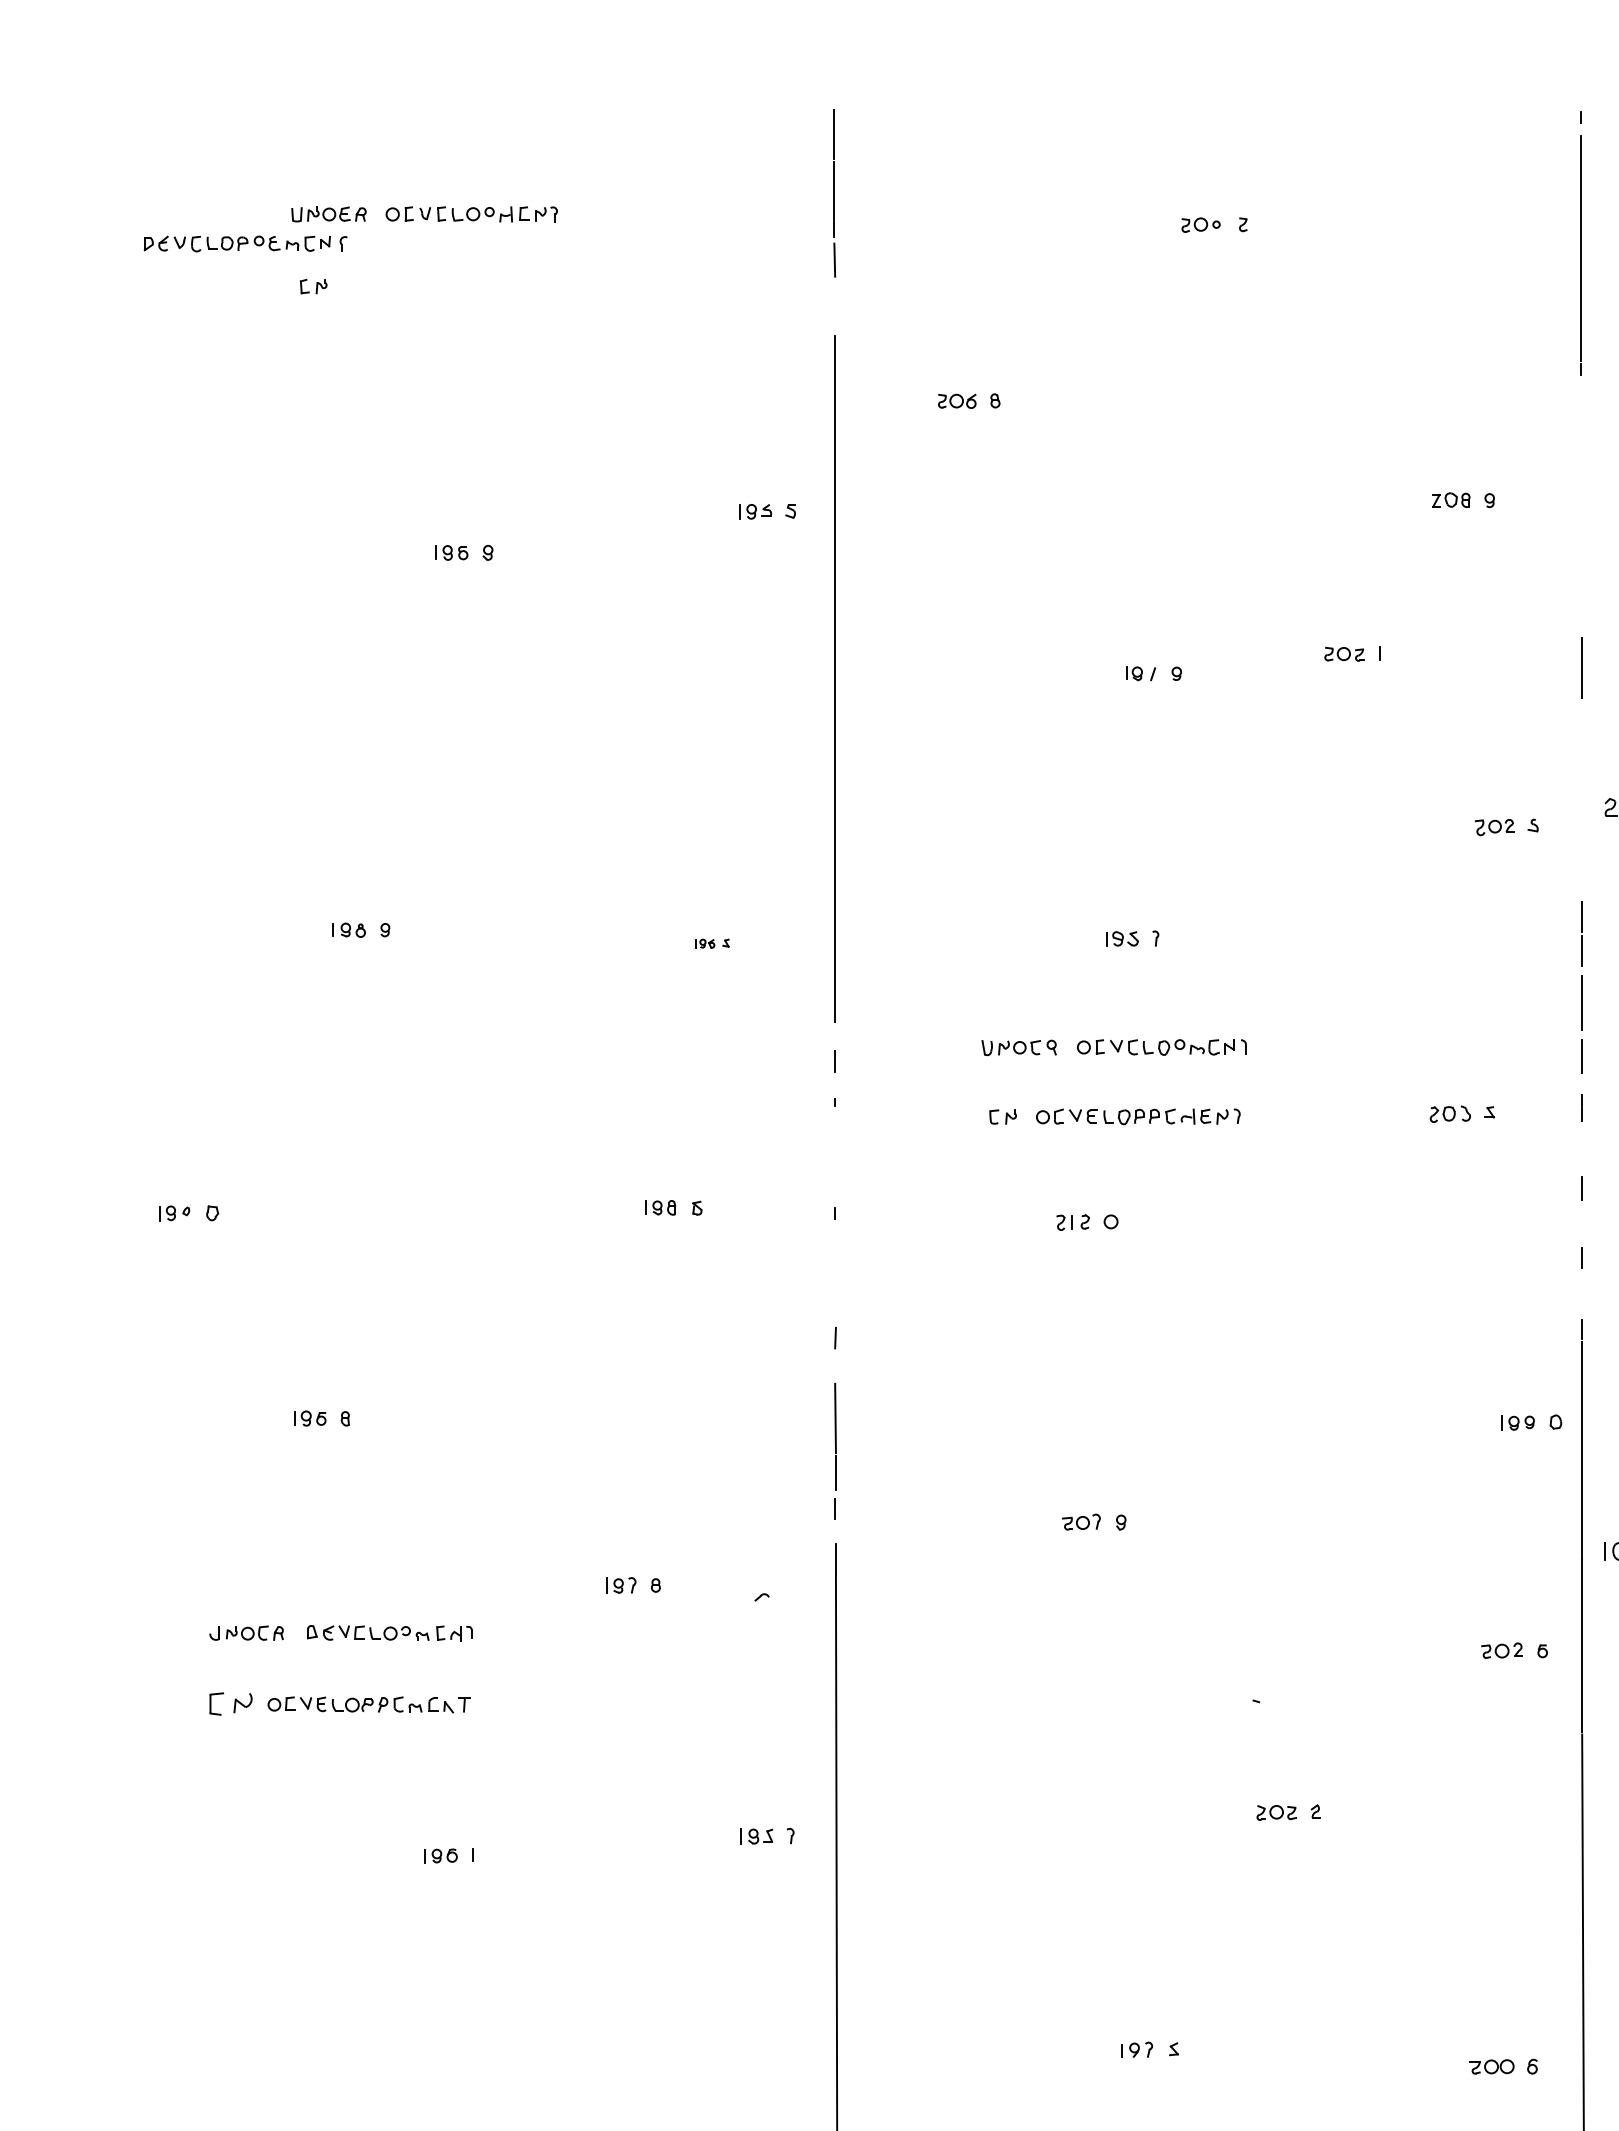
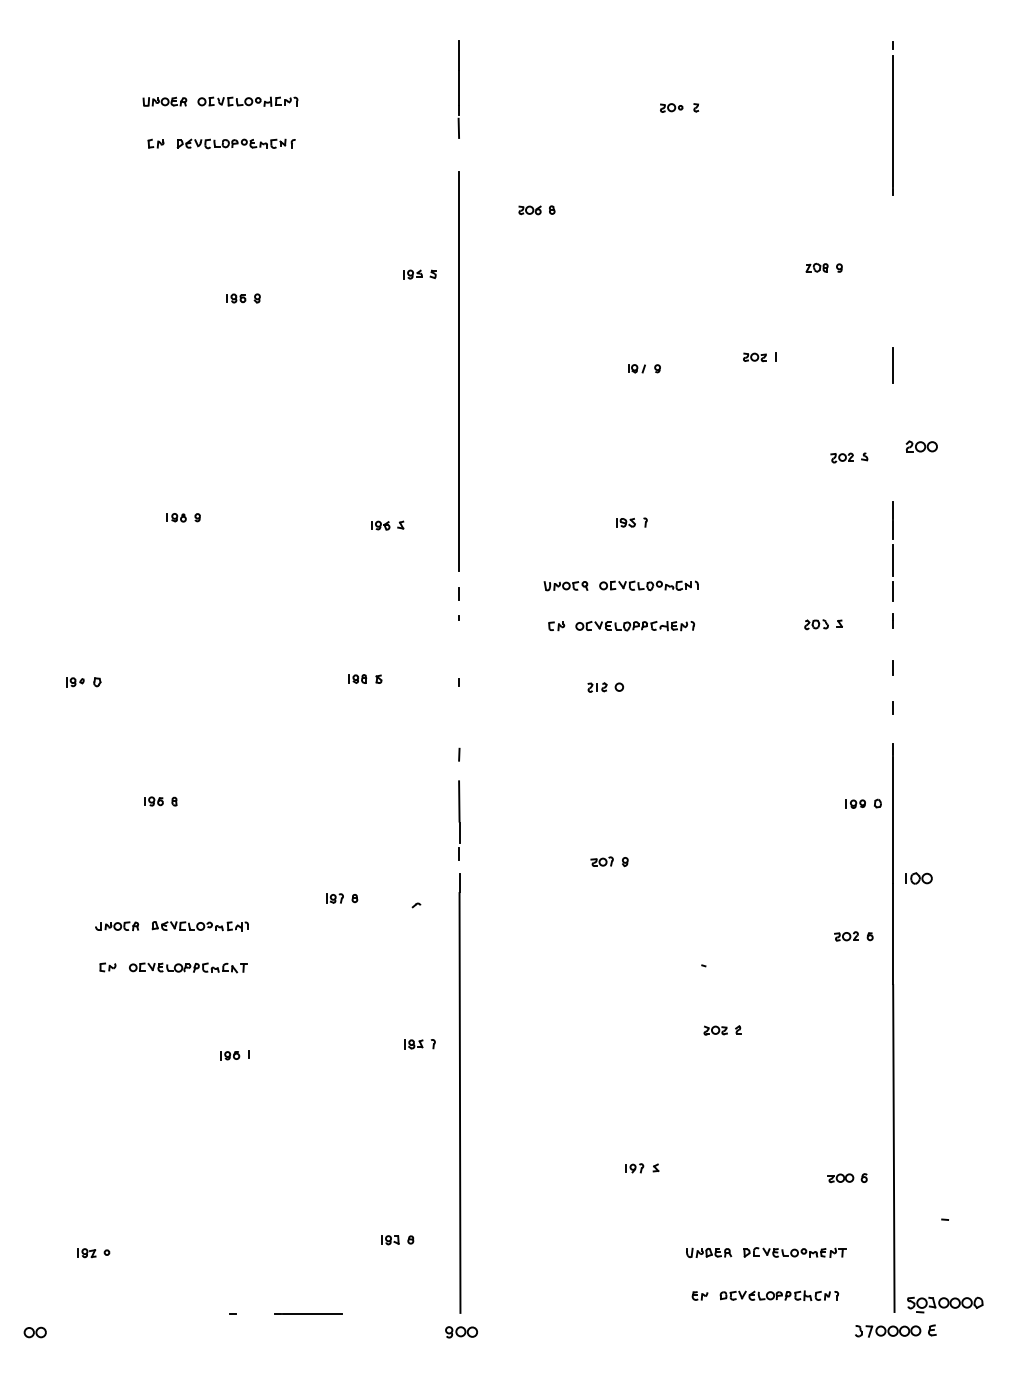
part: (243, 243) -> (235, 143), moved
part: (711, 943) -> (387, 525), size x1.67
part: (230, 1704) -> (107, 967), size x0.62

